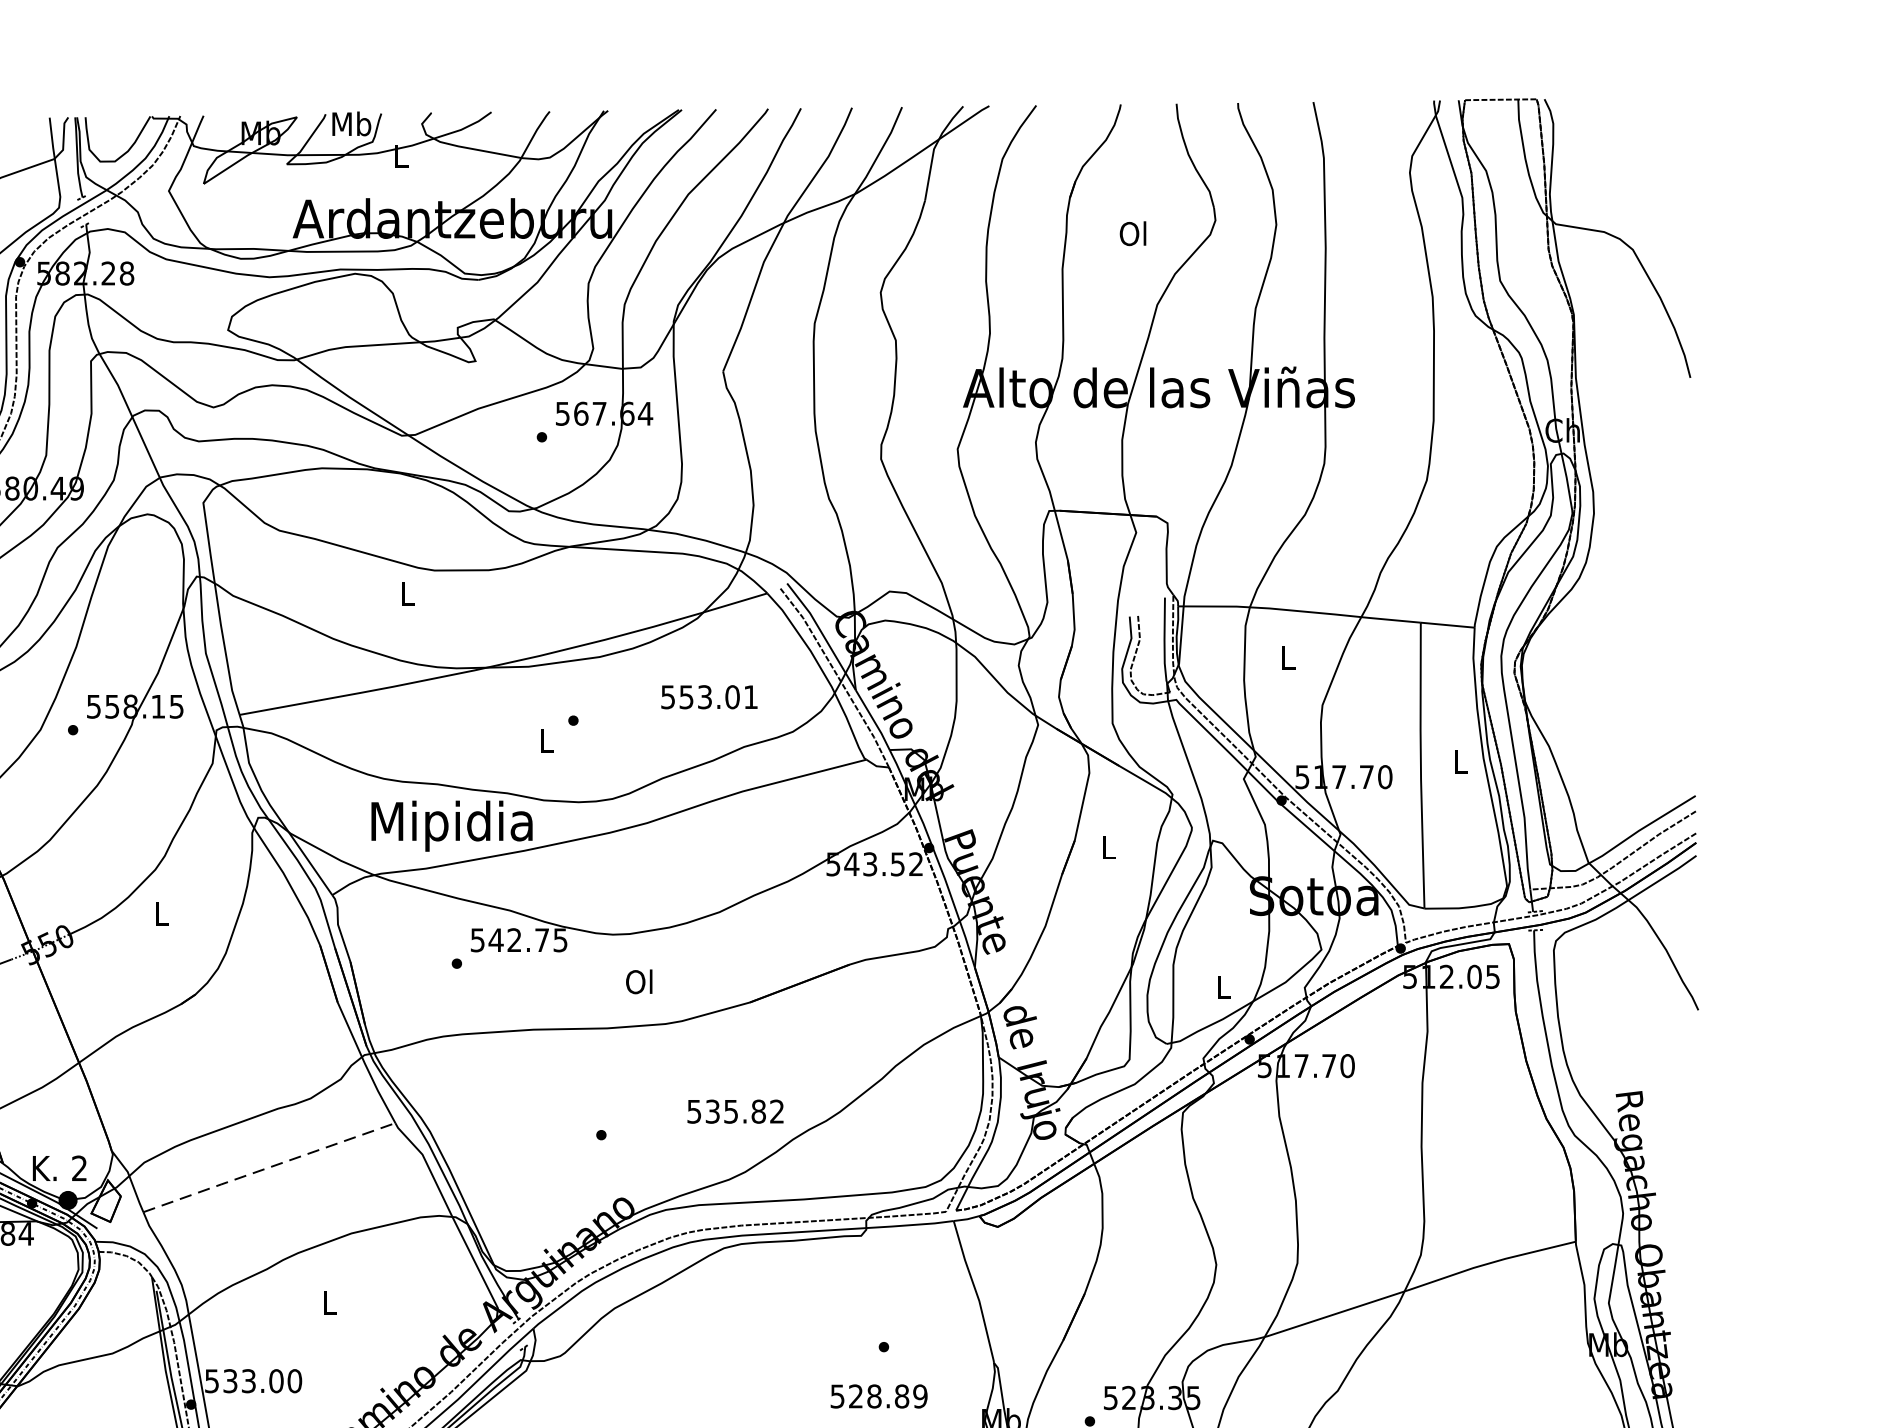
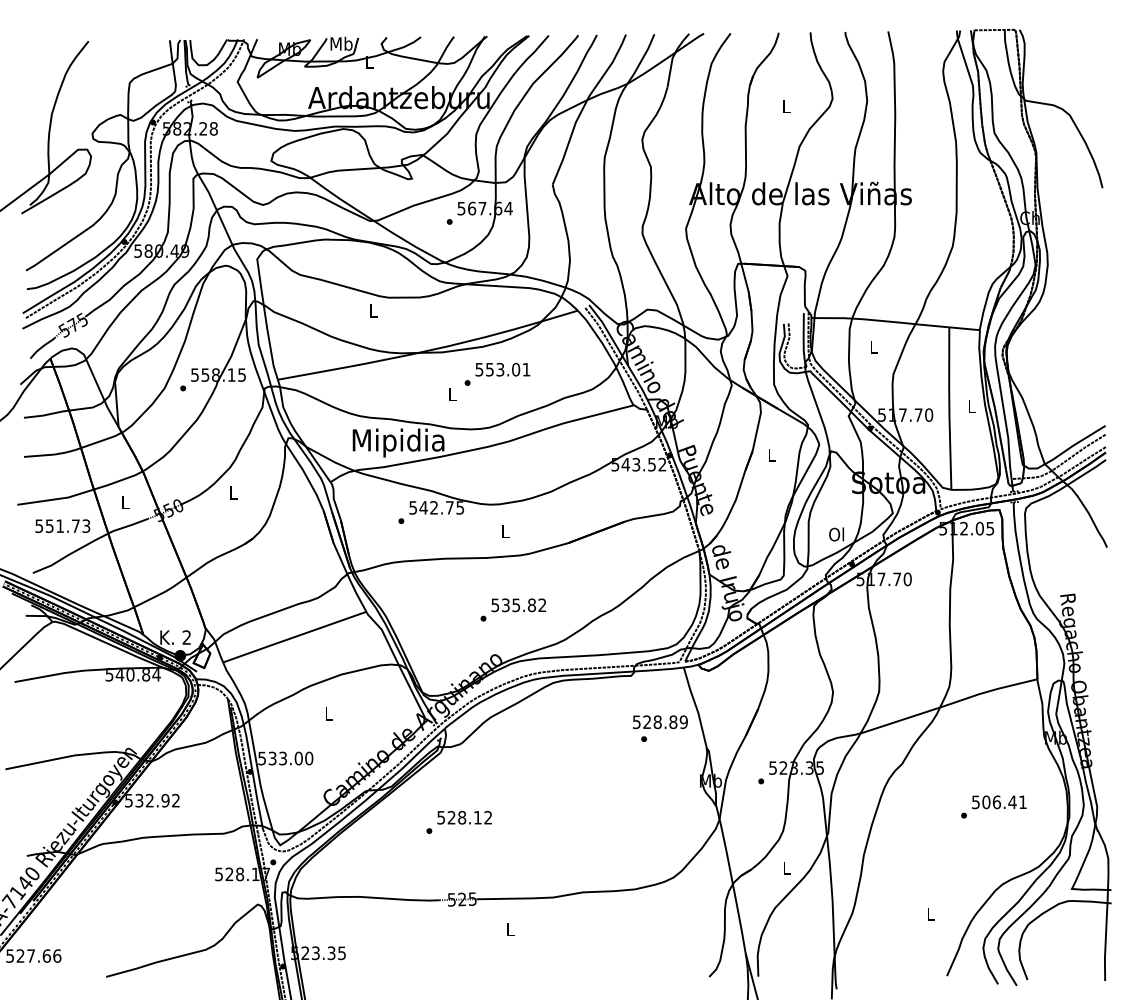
text: (1132, 234) -> (785, 106), Ol -> L
text: (708, 696) -> (502, 369), moved
text: (638, 981) -> (504, 531), Ol -> L
text: (1222, 987) -> (836, 534), L -> Ol
text: (735, 1111) -> (518, 605), moved
line: (268, 1168) -> (294, 637), dashed -> solid
text: (879, 1396) -> (660, 722), moved

